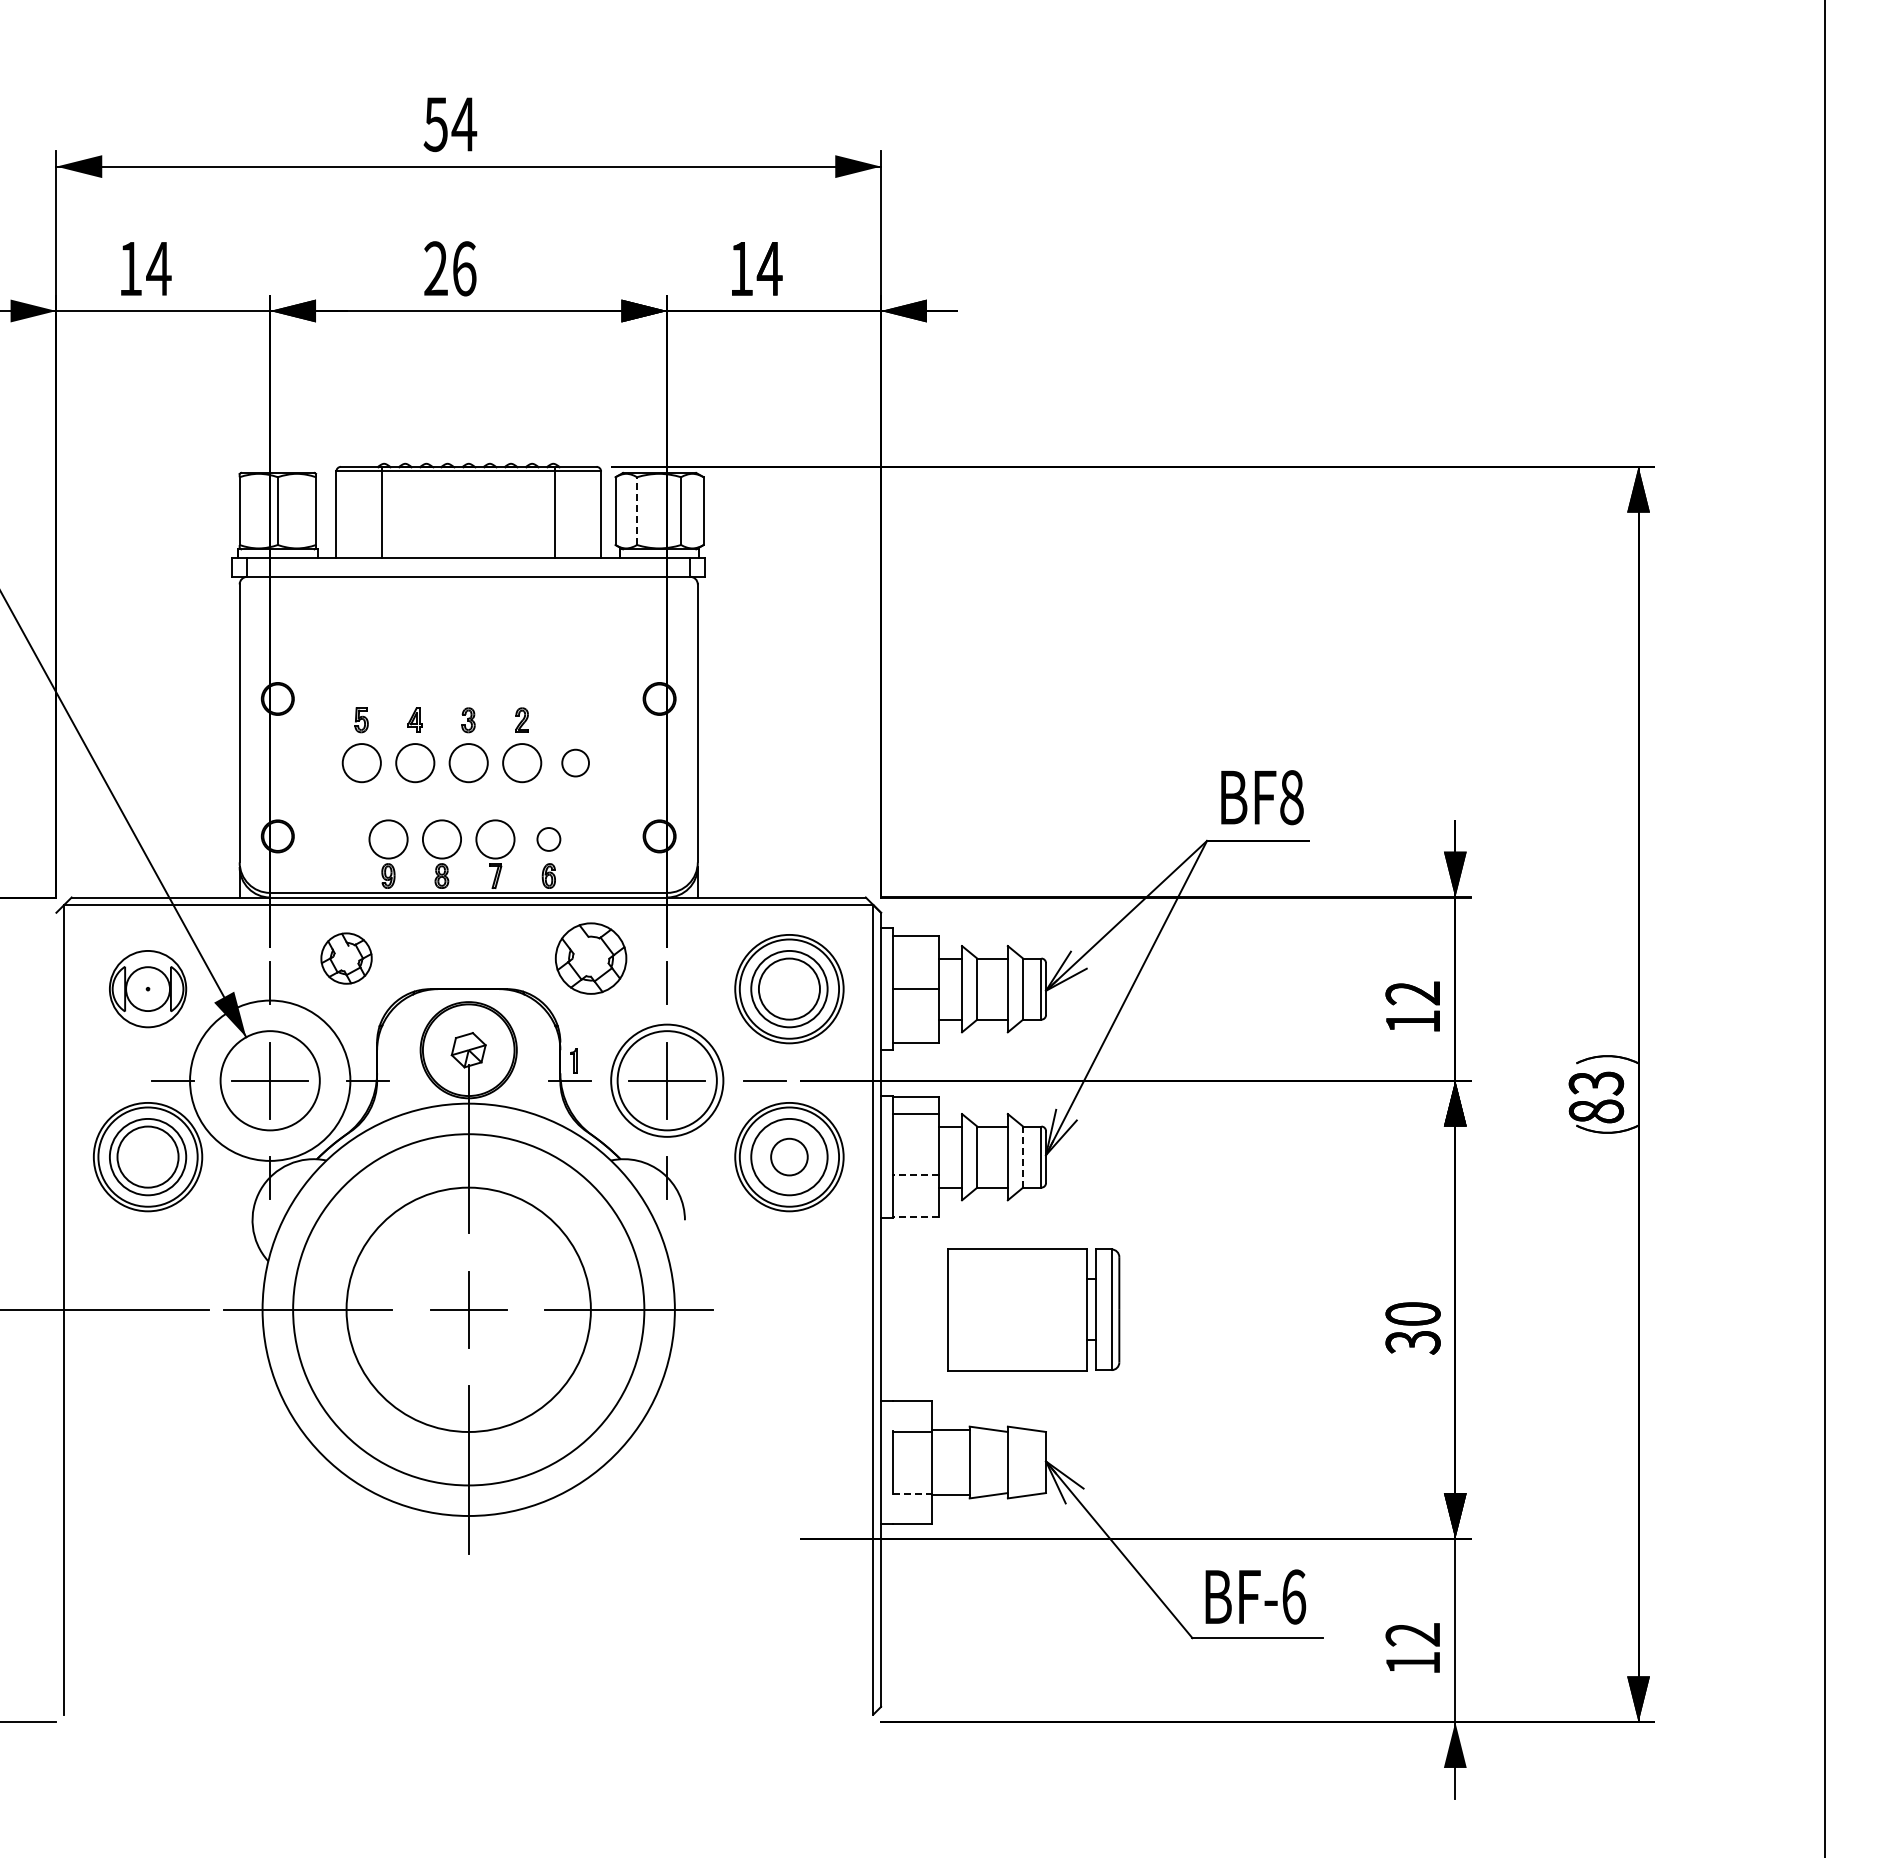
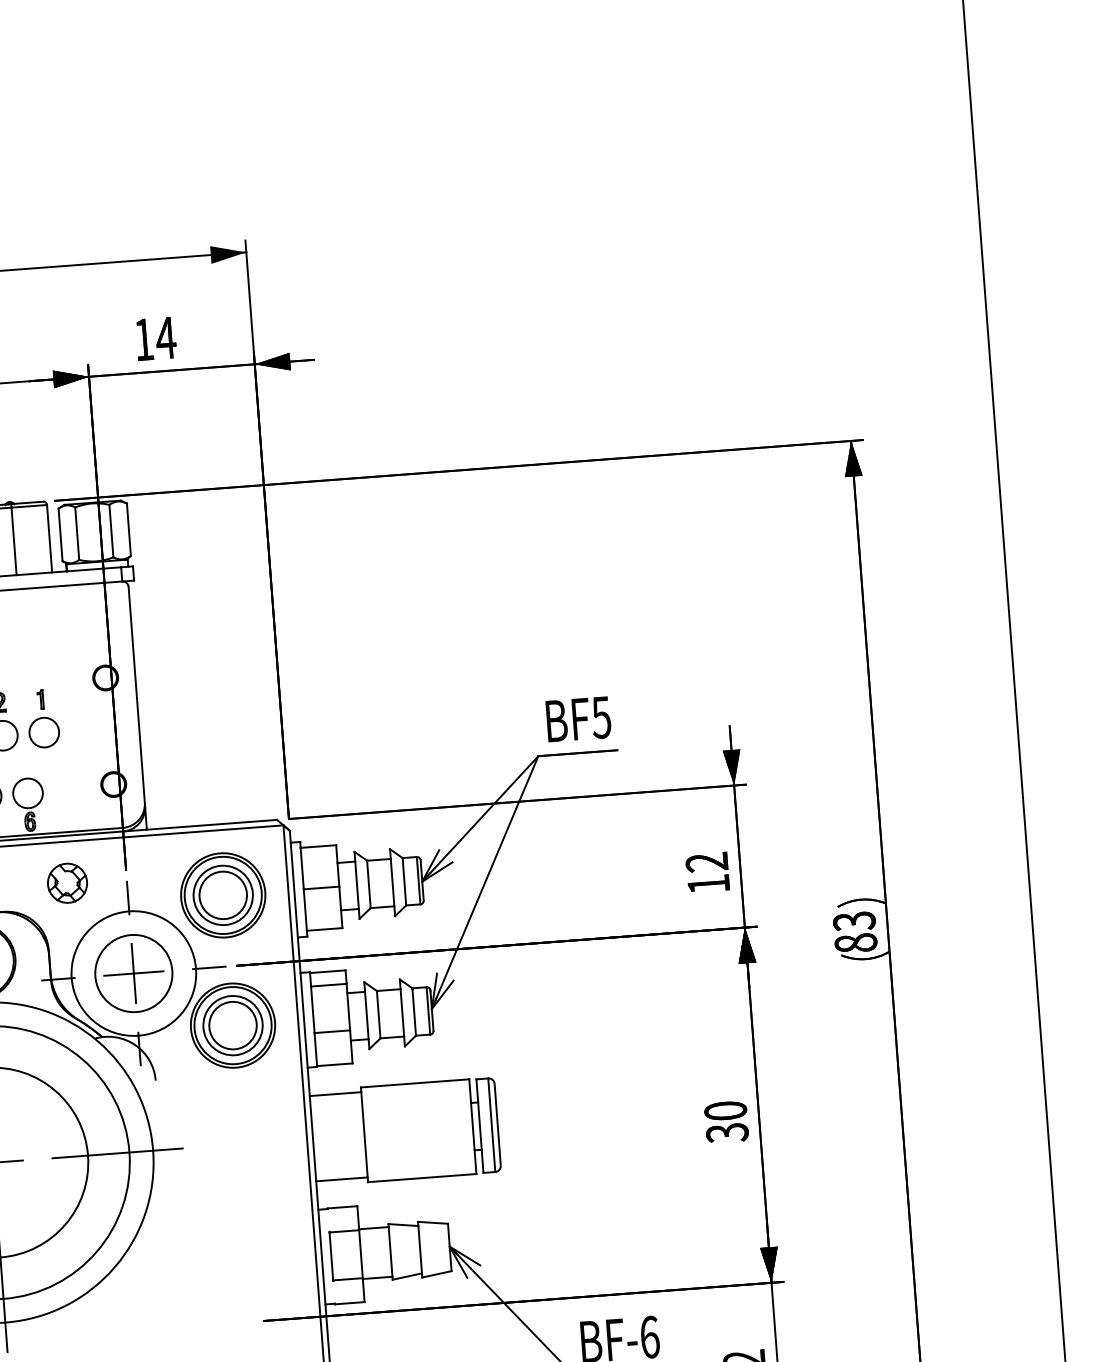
line: (637, 511) -> (77, 533), dashed -> solid
circle: (575, 763) -> (44, 732), size x1.43
text: (1291, 797) -> (601, 717), BF8 -> BF5
circle: (548, 839) -> (27, 793), size x1.67
part: (590, 958) -> (67, 883), size x0.71
part: (573, 1060) -> (40, 698), moved
circle: (667, 1080) -> (134, 973), size x1.43
circle: (788, 1156) -> (232, 1025), size x1.67
line: (1023, 1157) -> (414, 1012), dashed -> solid
line: (916, 1174) -> (332, 1031), dashed -> solid
line: (916, 1217) -> (335, 1065), dashed -> solid
line: (914, 1254) -> (335, 1093), added
line: (914, 1364) -> (342, 1179), added
line: (912, 1493) -> (348, 1279), dashed -> solid

